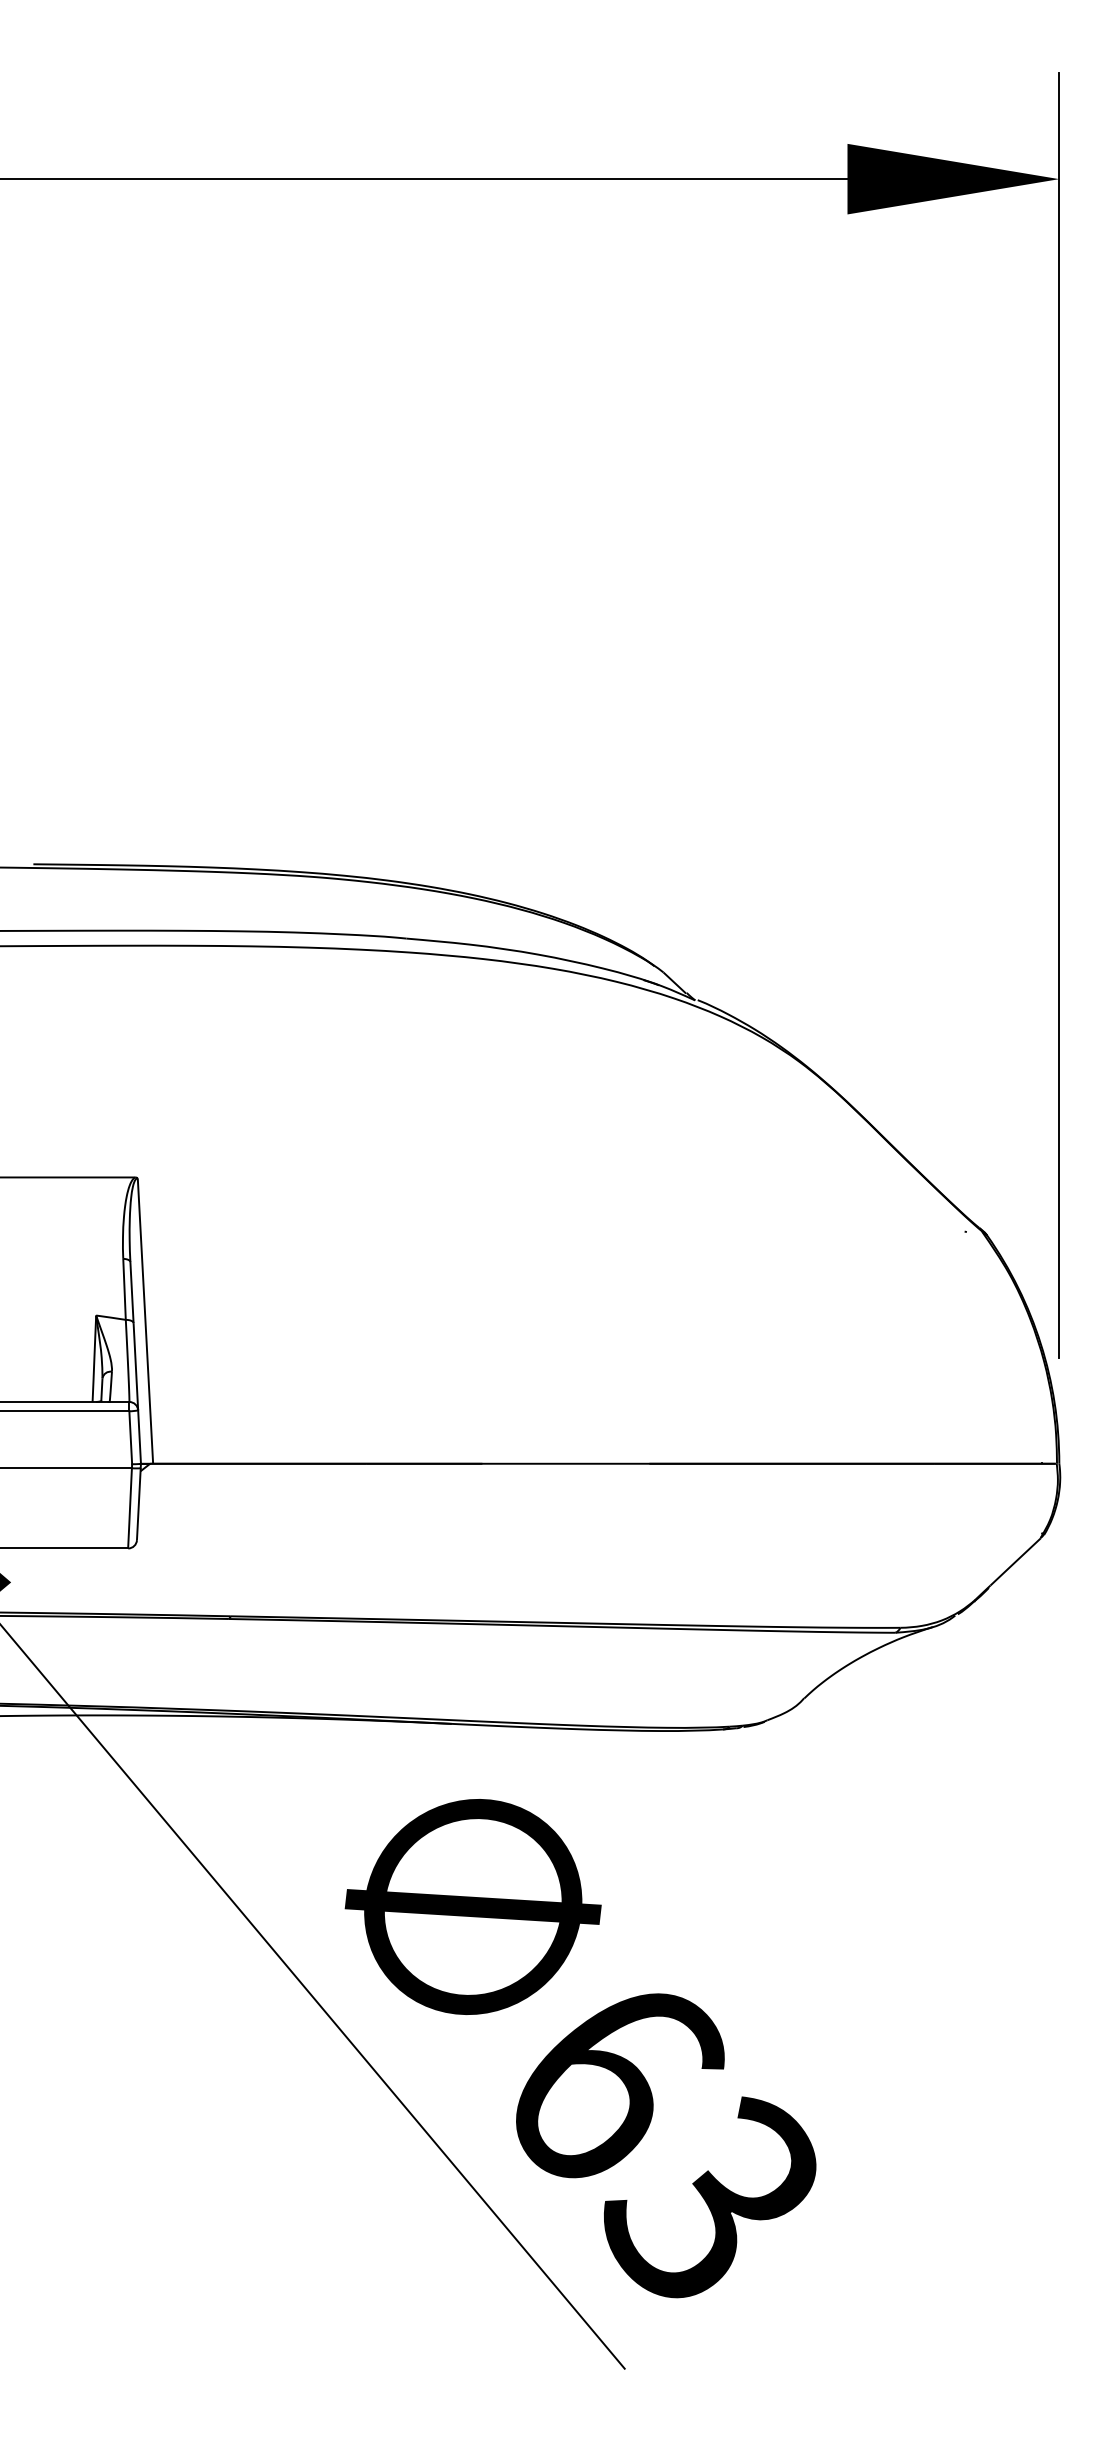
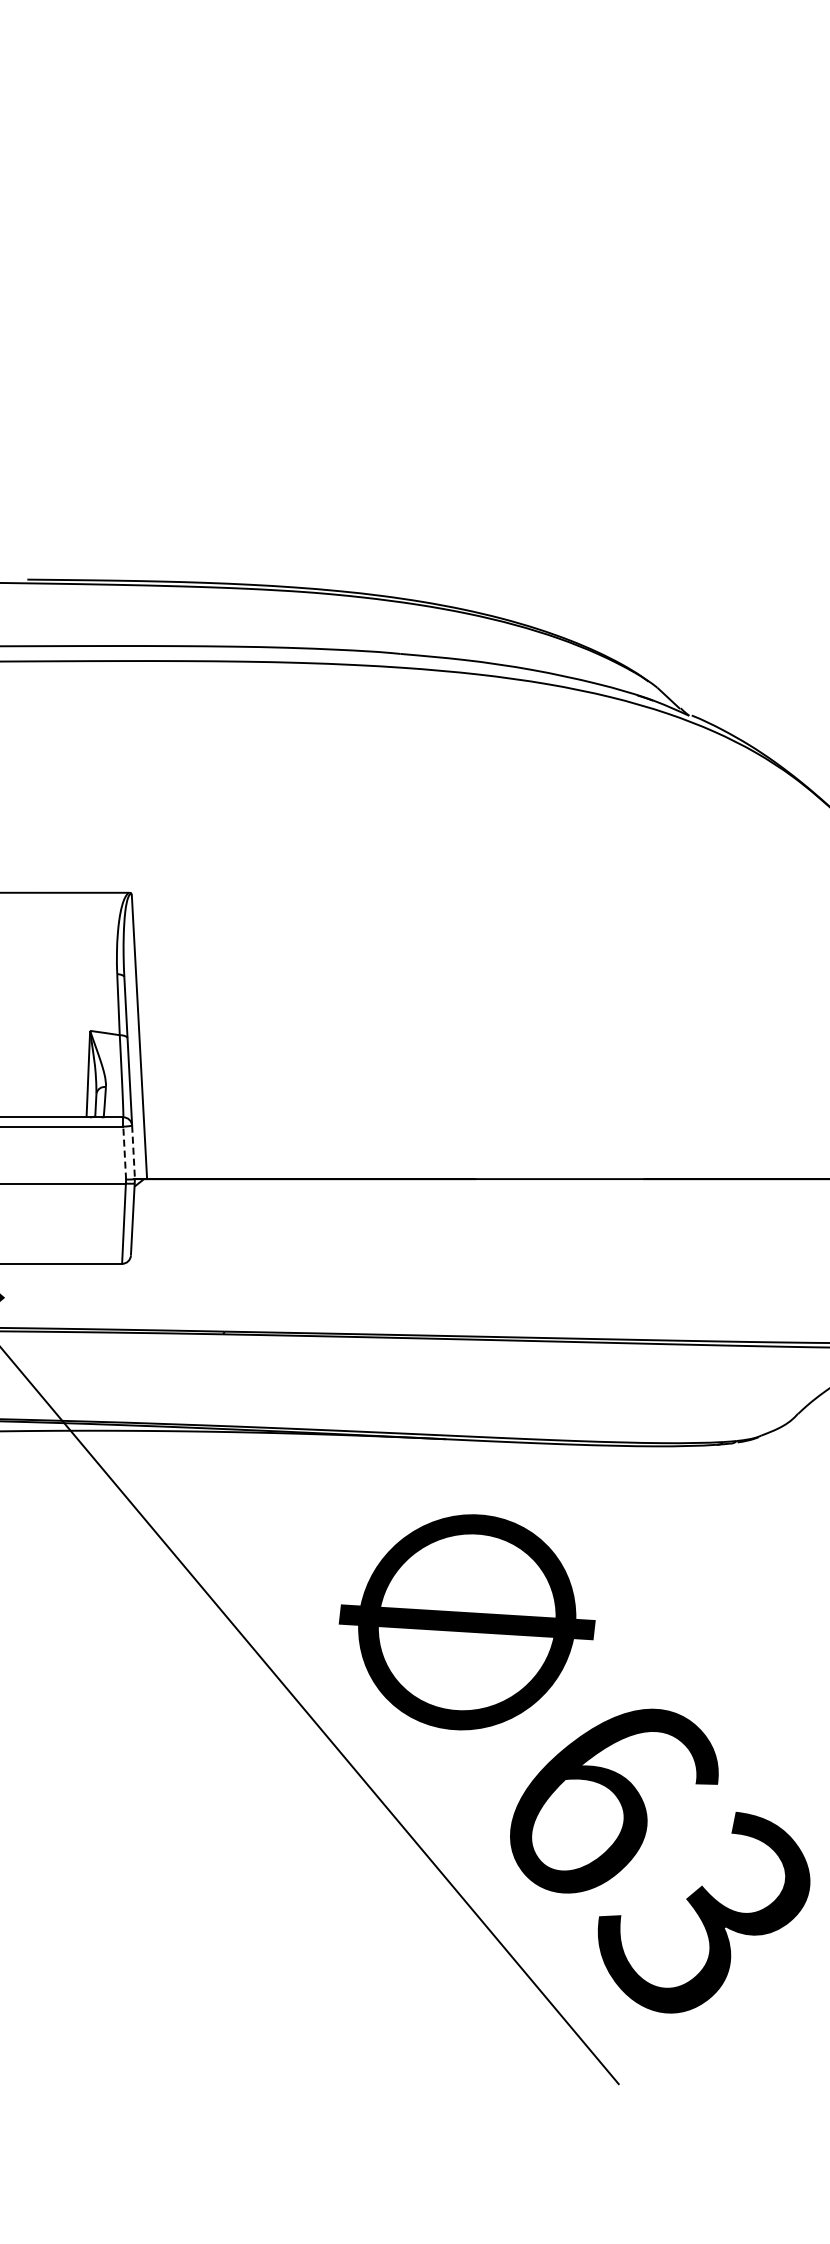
line: (130, 1437) -> (124, 1152), solid -> dashed
line: (139, 1437) -> (133, 1152), solid -> dashed

